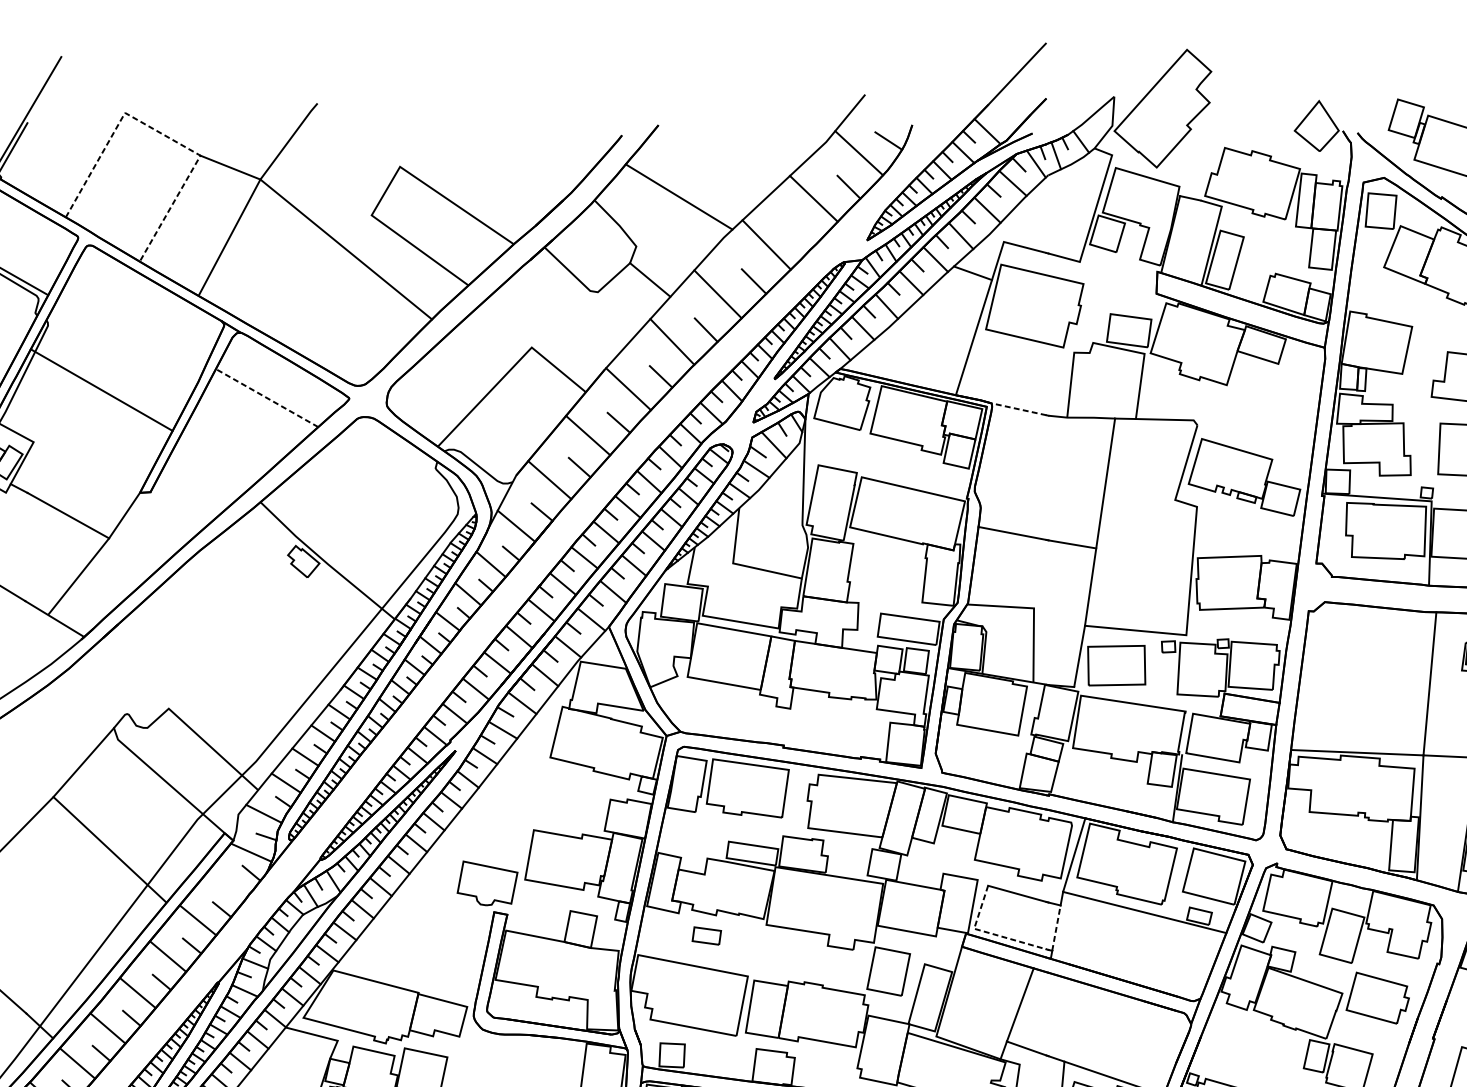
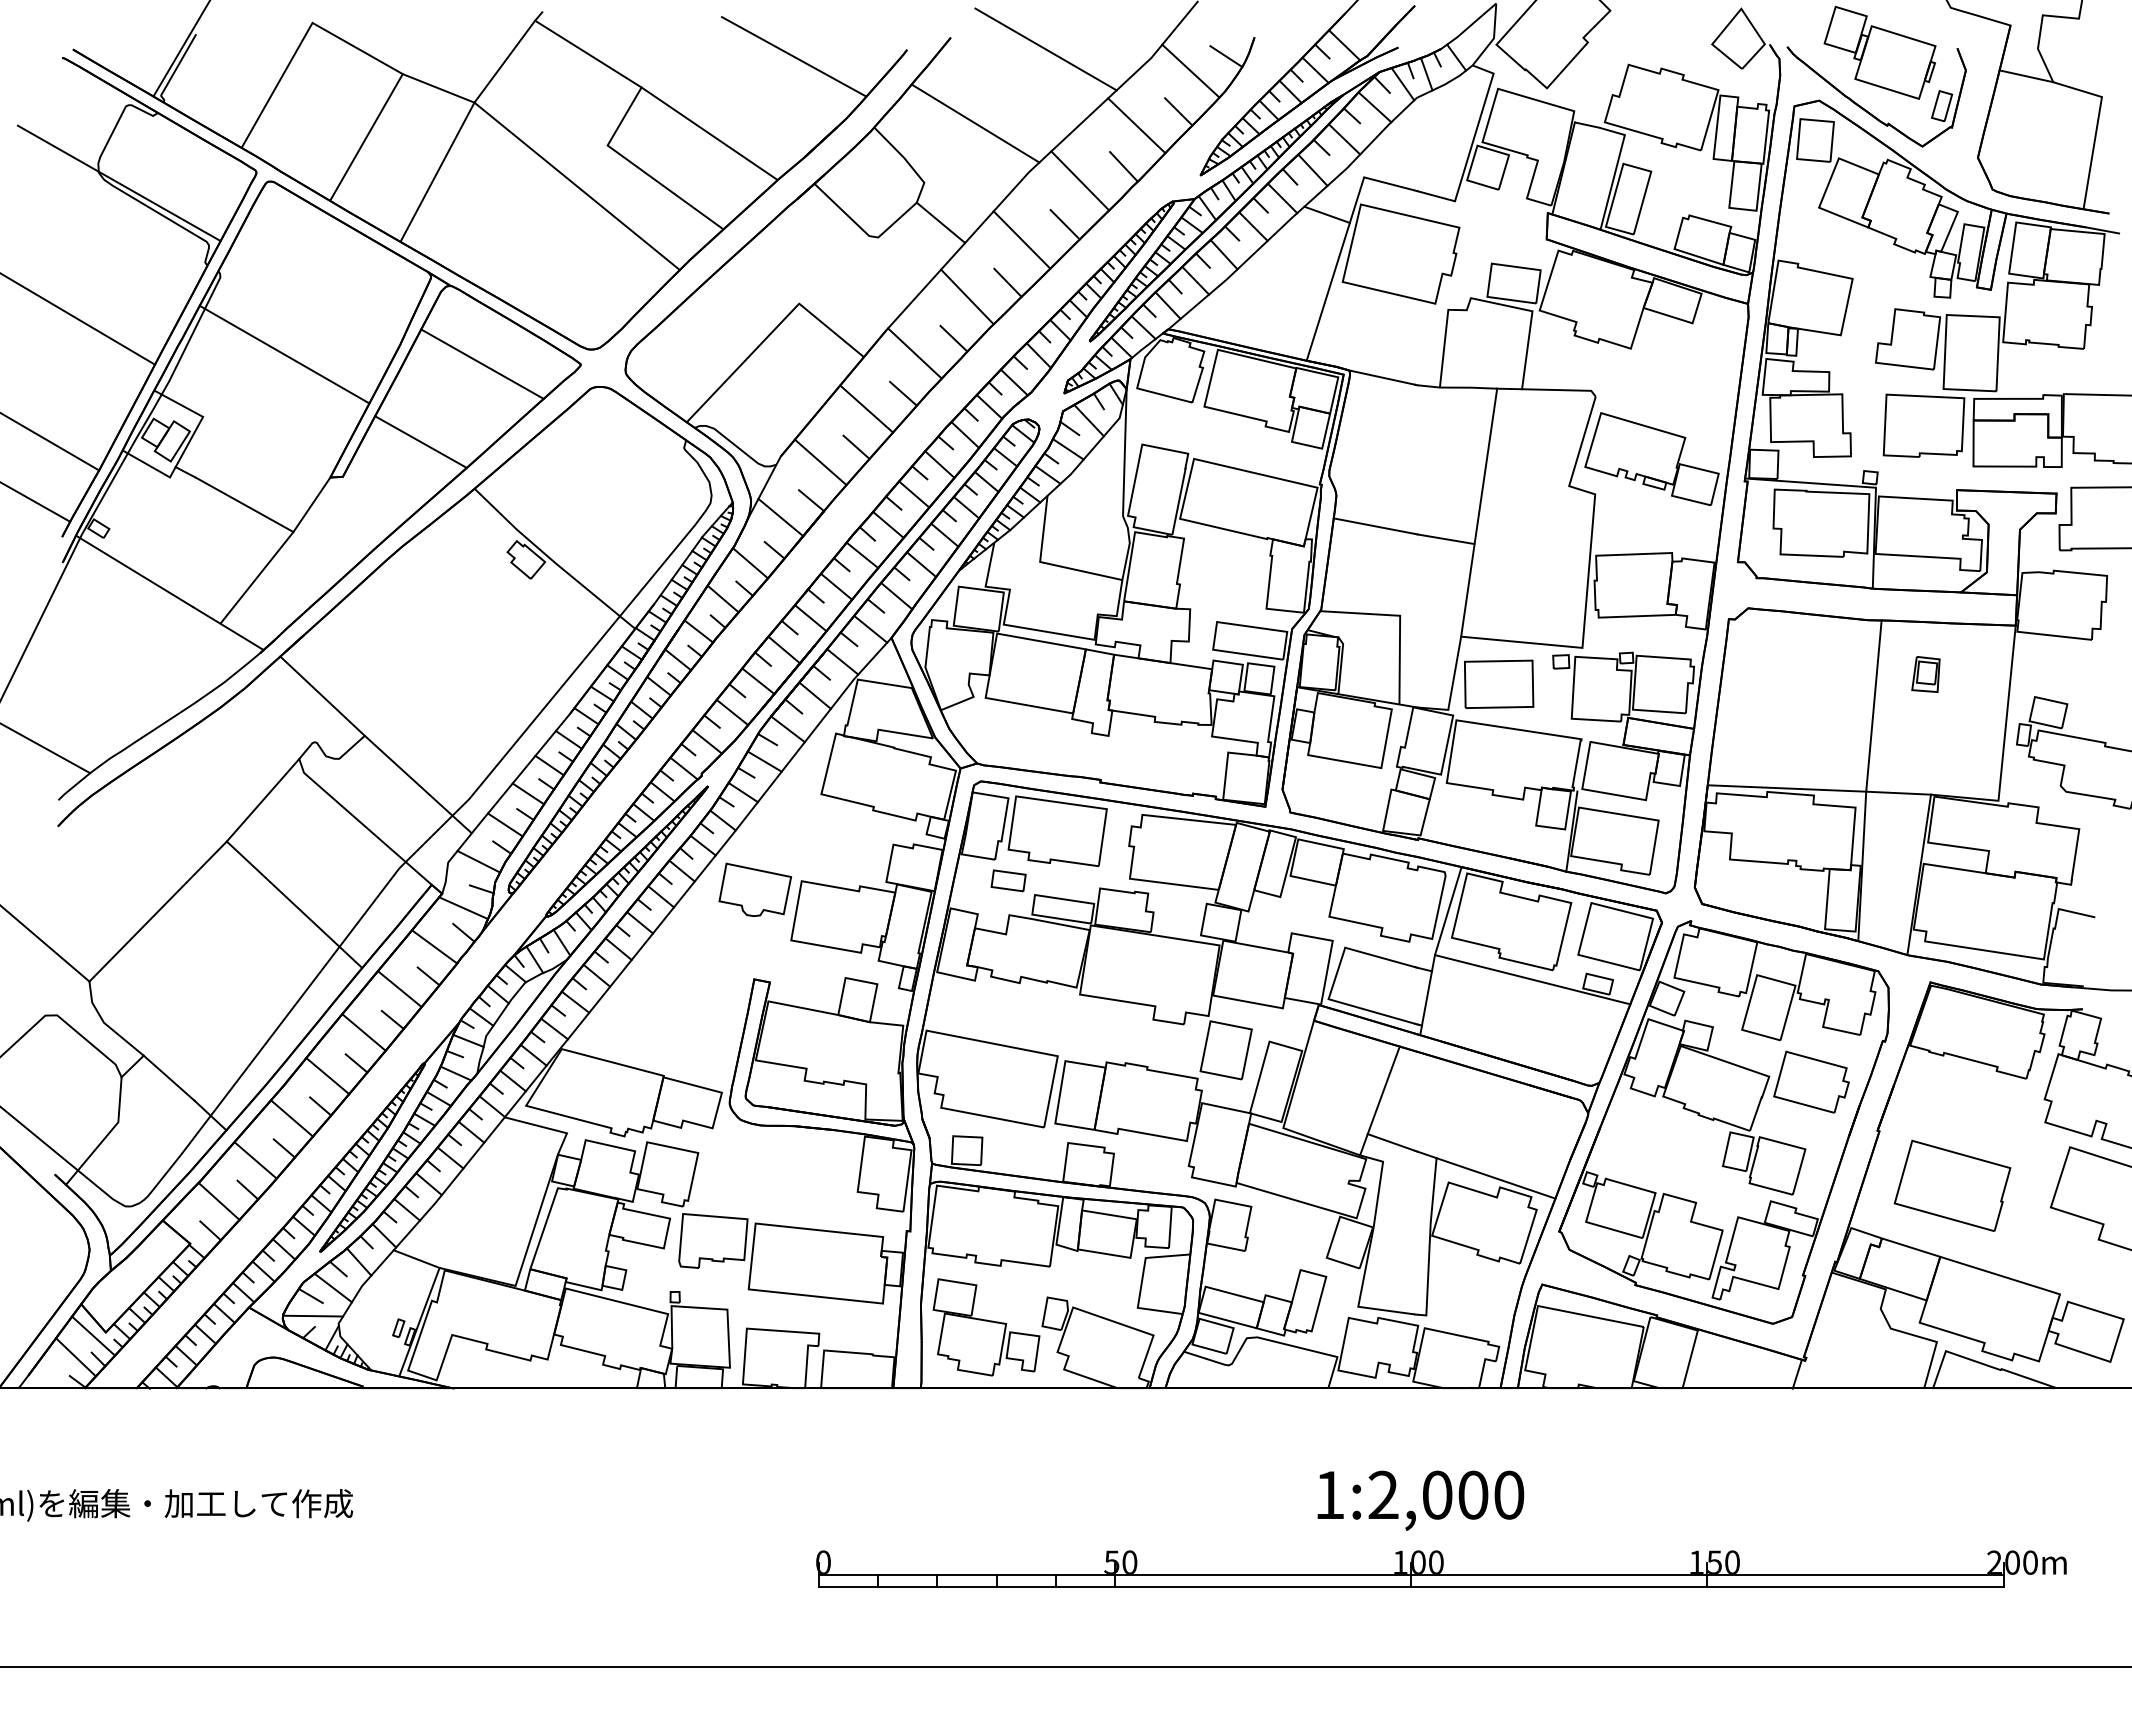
line: (164, 135) -> (359, 49), dashed -> solid
line: (737, 135) -> (1045, 49), added
line: (355, 138) -> (588, 53), added
line: (527, 140) -> (793, 56), added
line: (802, 232) -> (1123, 166), added
line: (267, 397) -> (482, 363), dashed -> solid
line: (1018, 409) -> (1381, 377), dashed -> solid
line: (215, 462) -> (420, 441), added
line: (133, 674) -> (322, 695), added
part: (487, 883) -> (755, 889), moved
line: (227, 884) -> (434, 946), added
line: (1056, 928) -> (1426, 998), dashed -> solid
line: (987, 932) -> (1344, 1003), dashed -> solid
part: (706, 935) -> (1008, 880), moved

